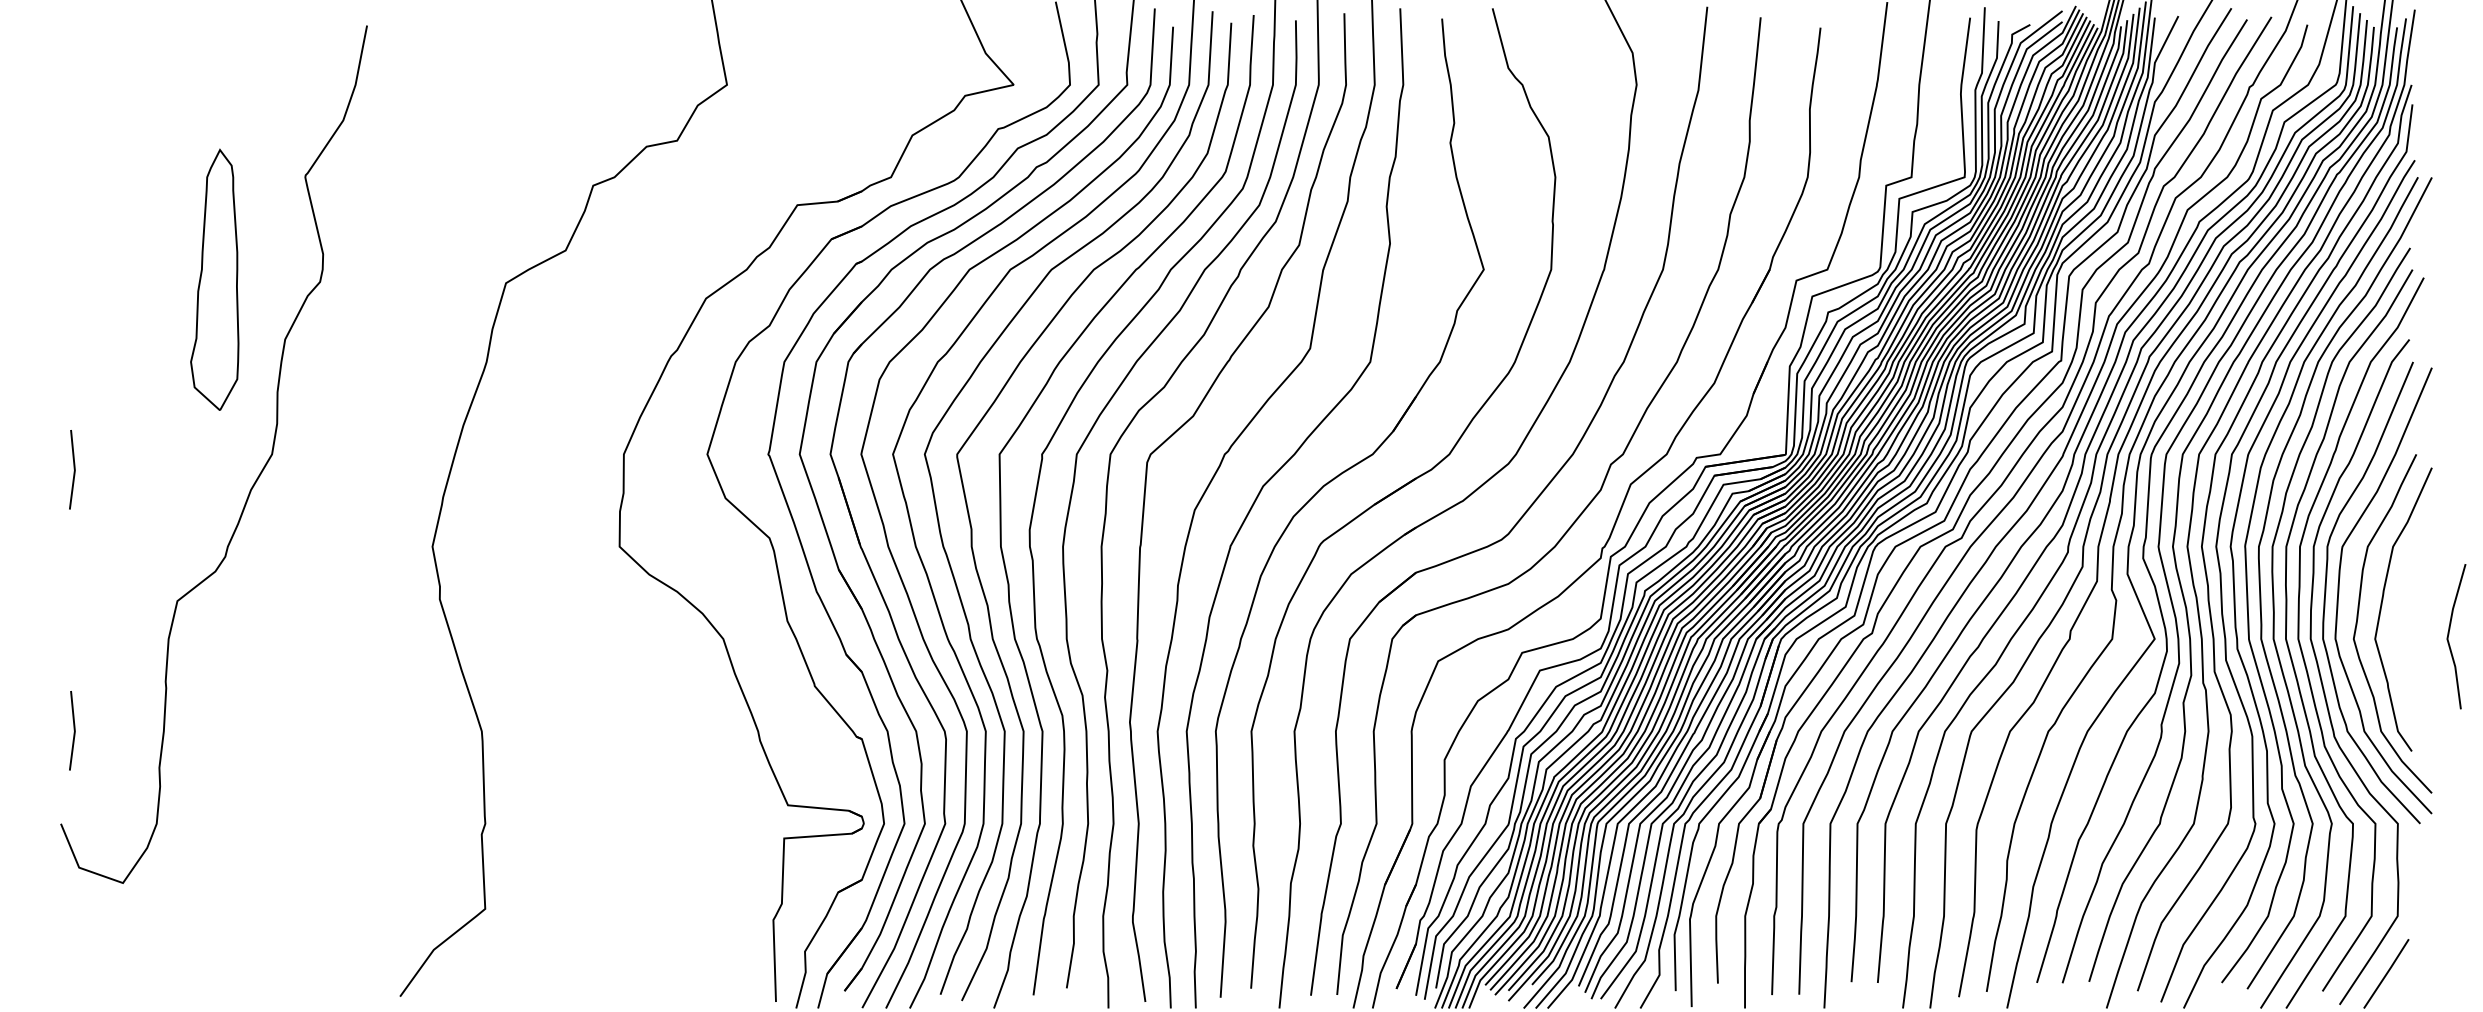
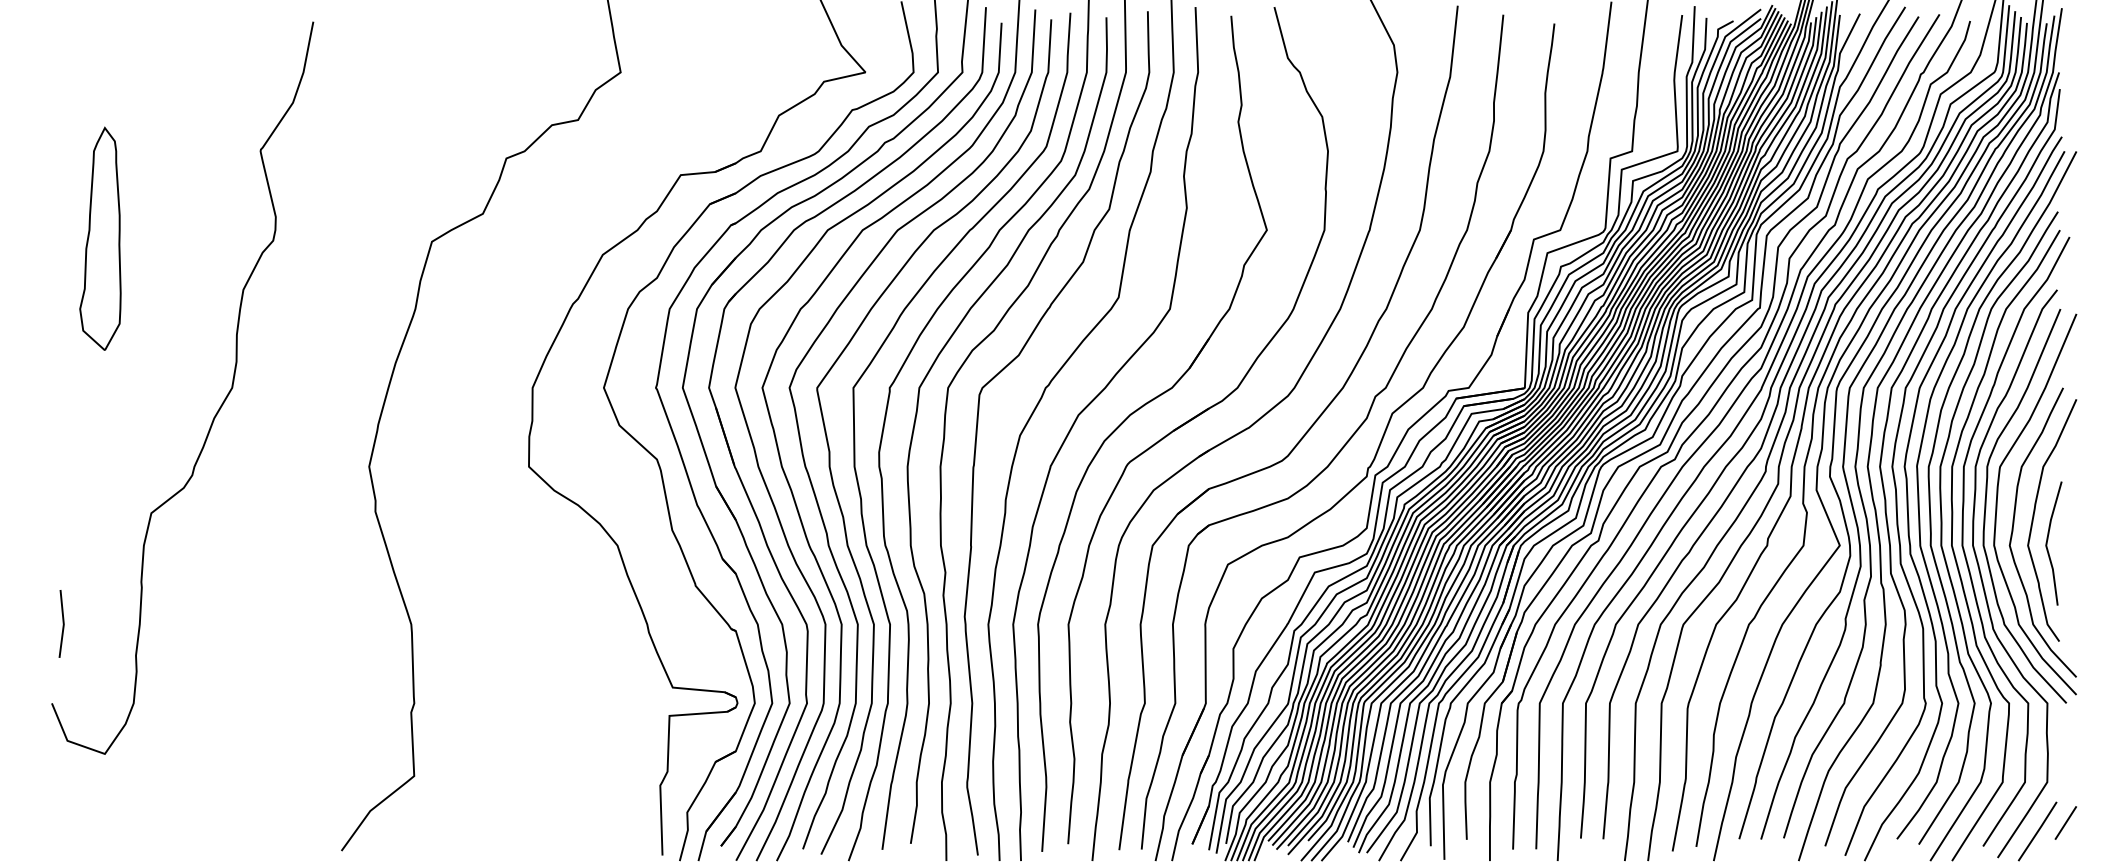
part: (214, 279) -> (100, 238), moved
line: (73, 469) -> (62, 400), removed
line: (2449, 634) -> (2047, 541), moved
line: (2419, 963) -> (2065, 822), added

